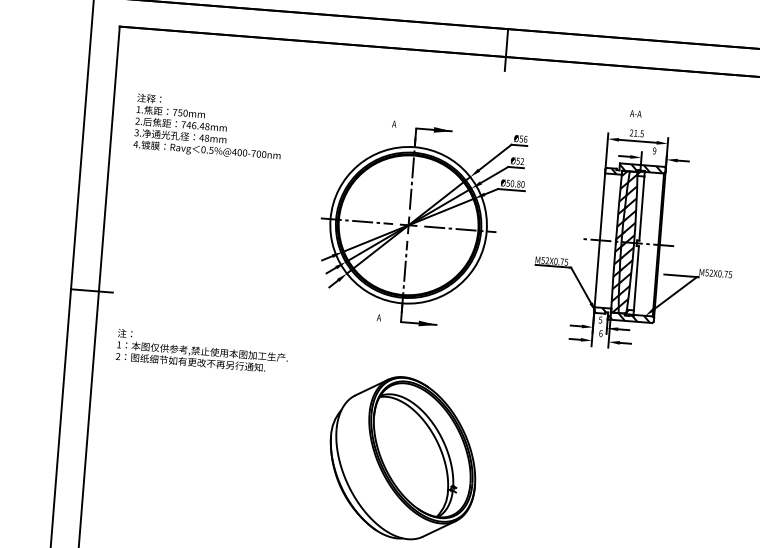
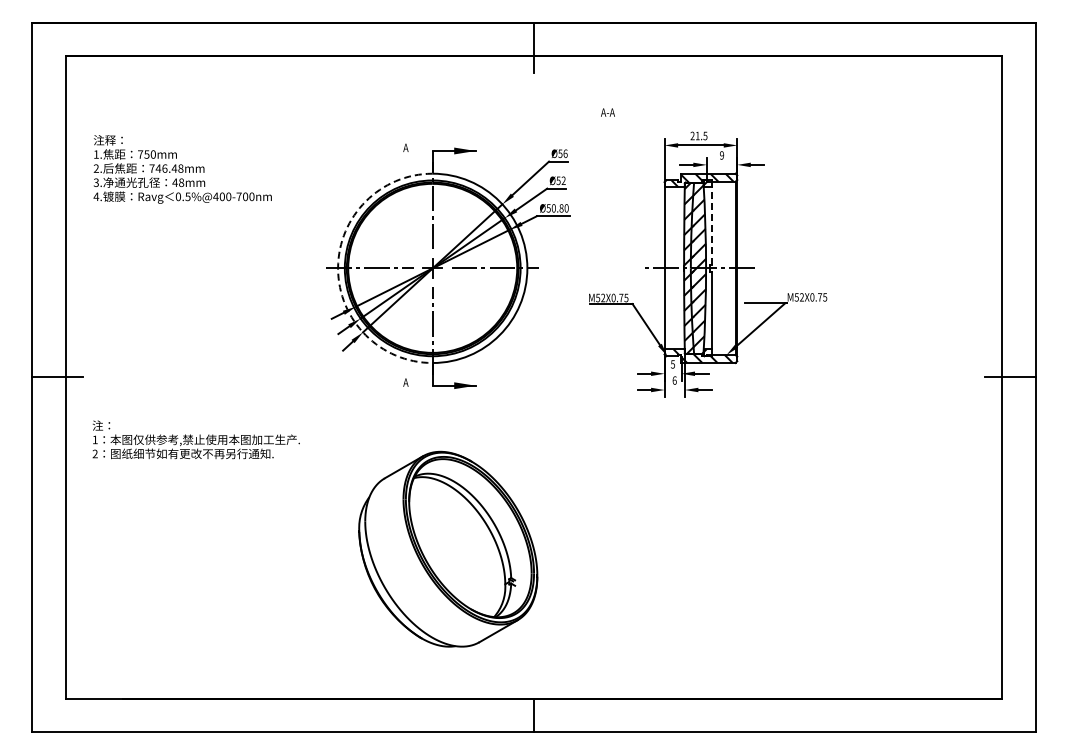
text: (635, 113) -> (607, 112), moved
line: (642, 208) -> (712, 226), solid -> dashed
arc: (330, 219) -> (338, 268), solid -> dashed

